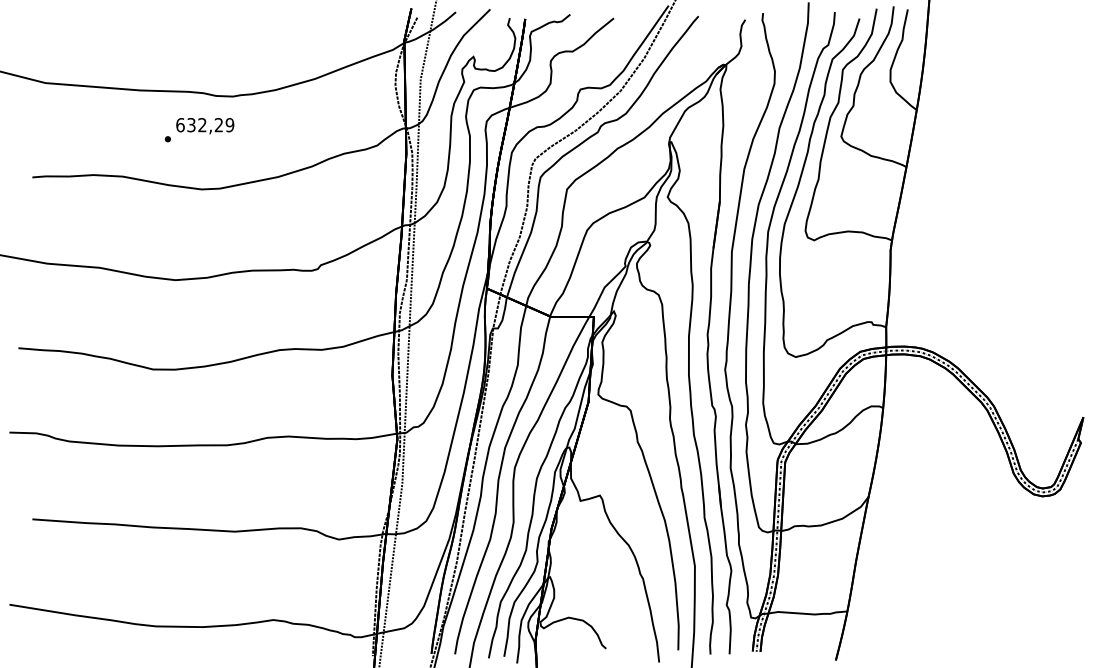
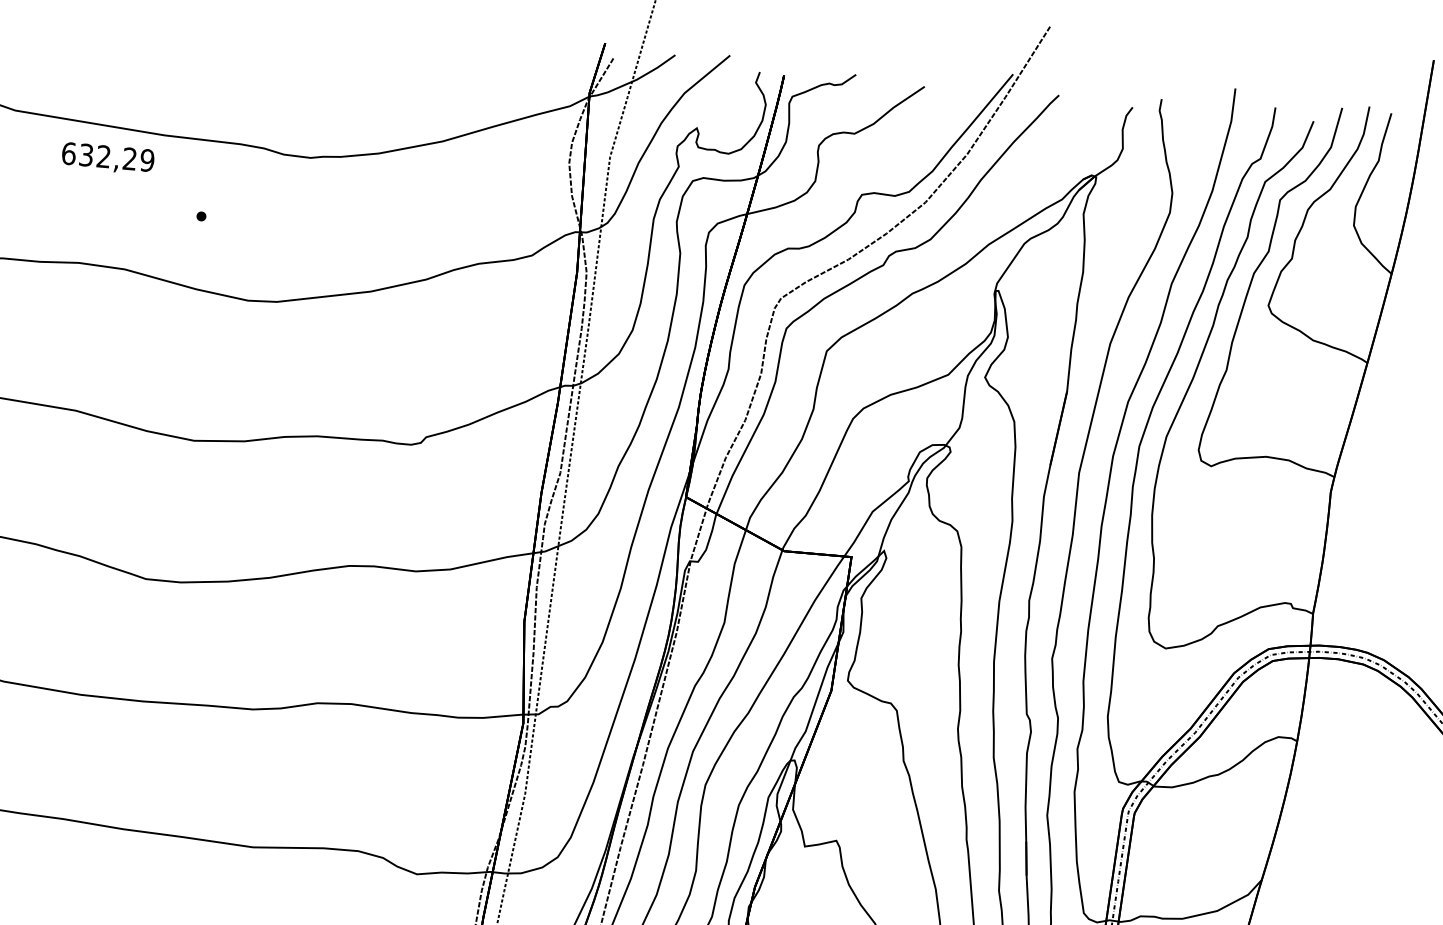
text: (205, 126) -> (108, 159), moved

